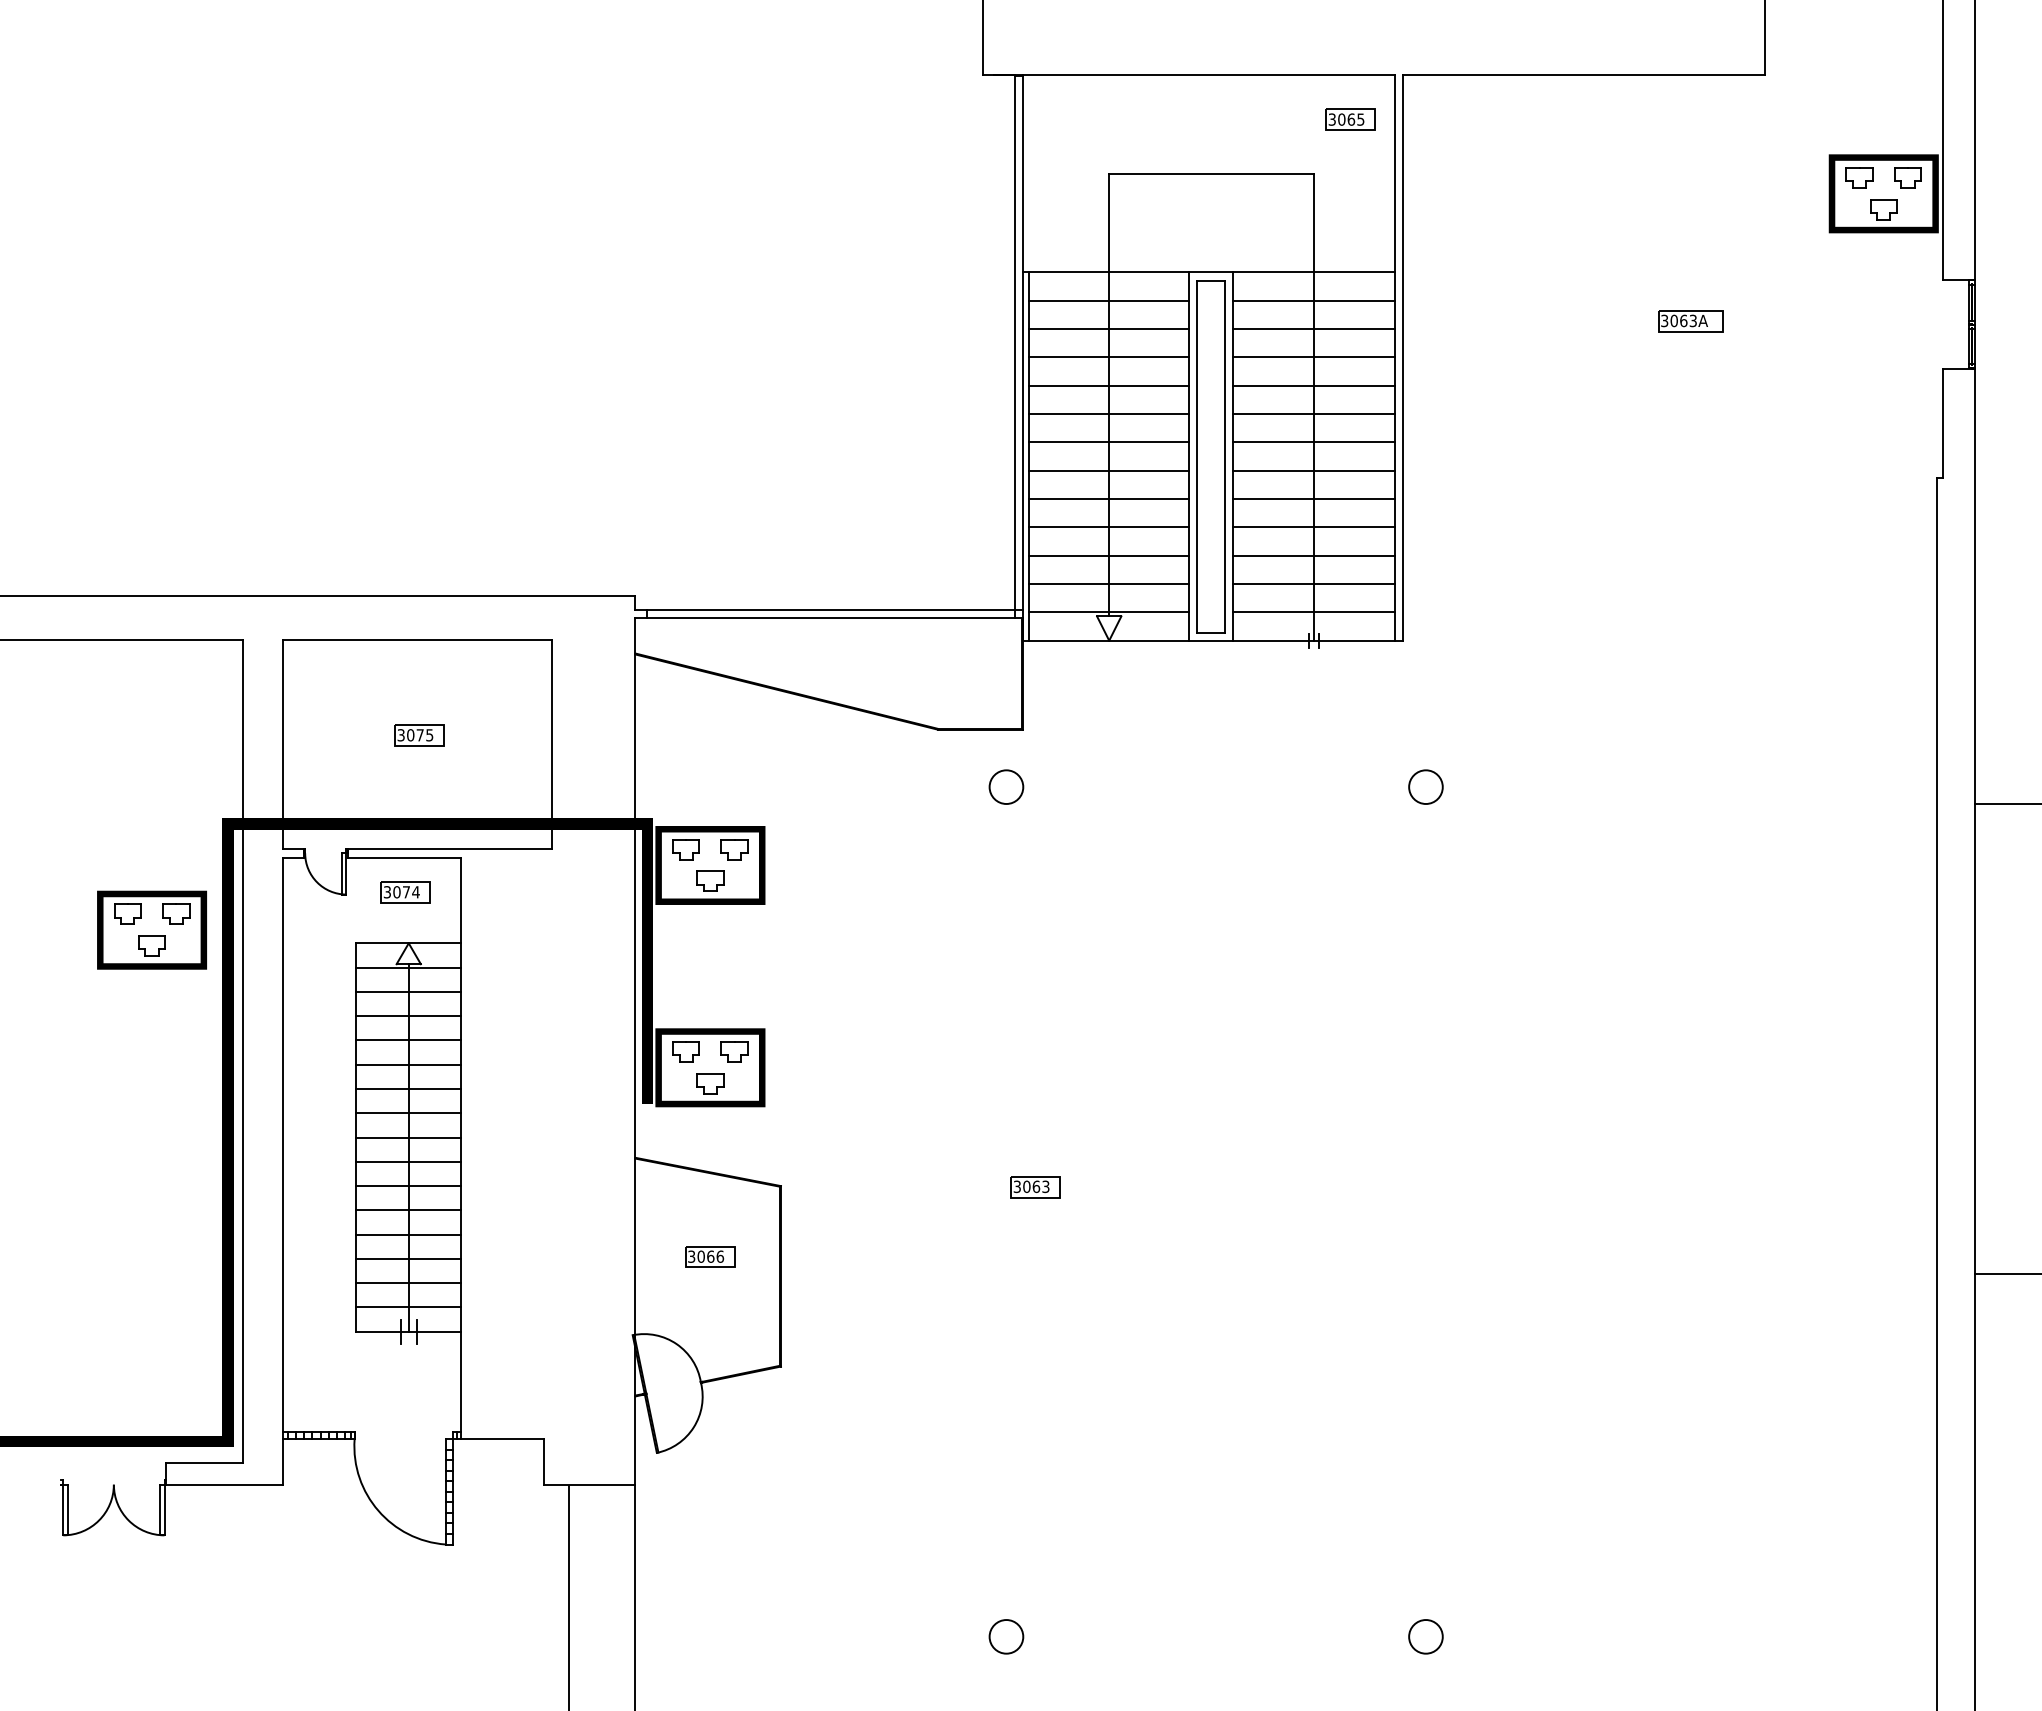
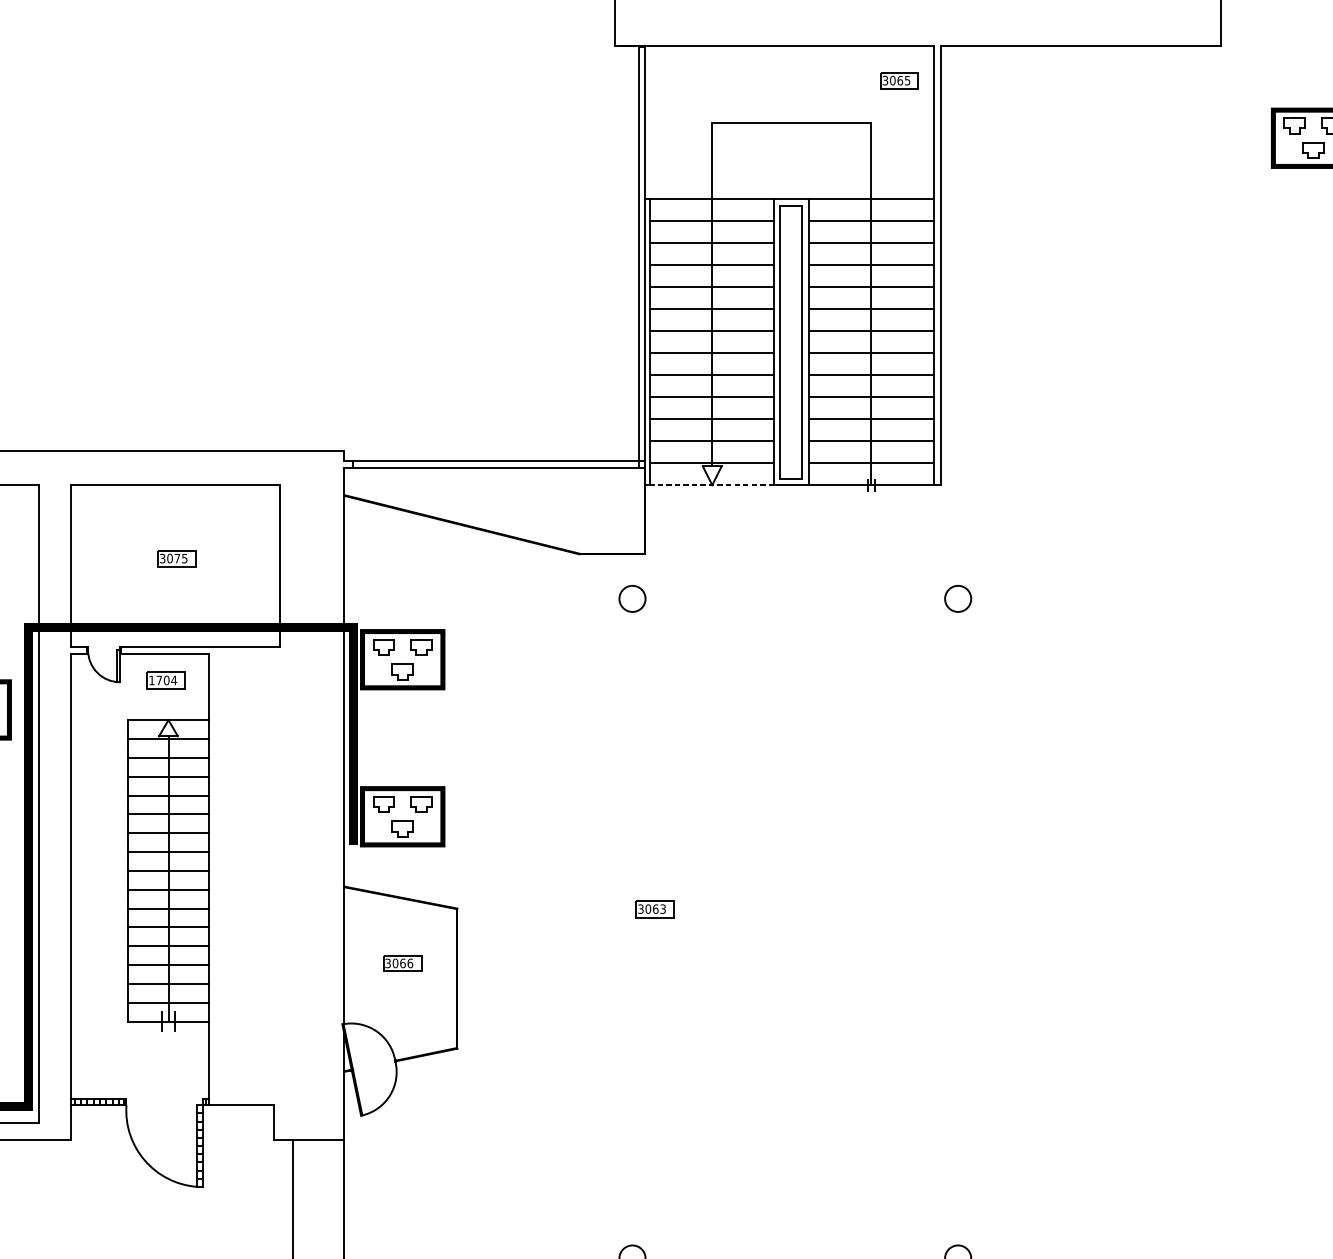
part: (1690, 321) -> (1163, 237), removed
line: (1109, 640) -> (712, 485), solid -> dashed
text: (396, 892) -> (158, 680), 3074 -> 1704

